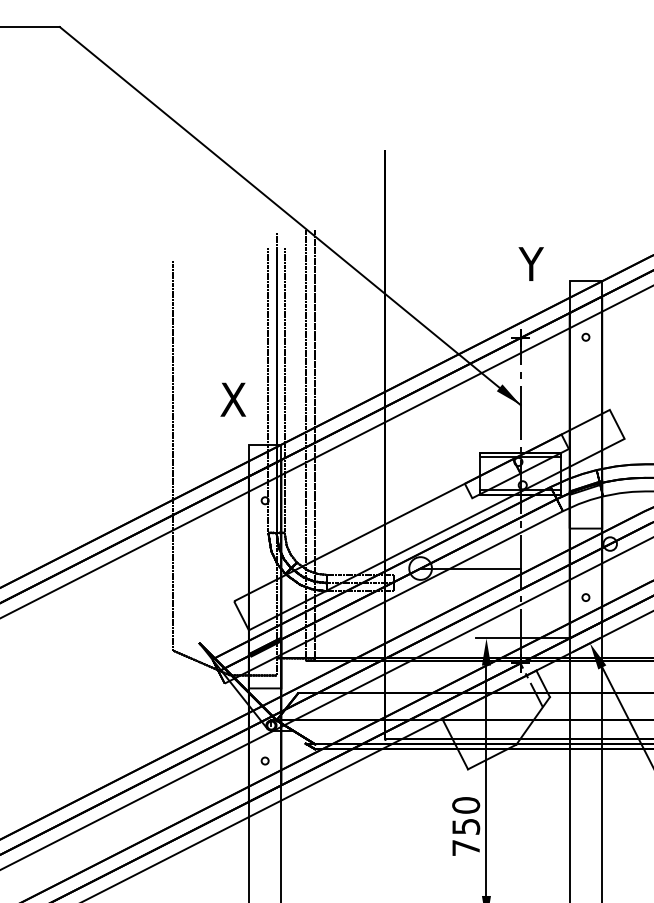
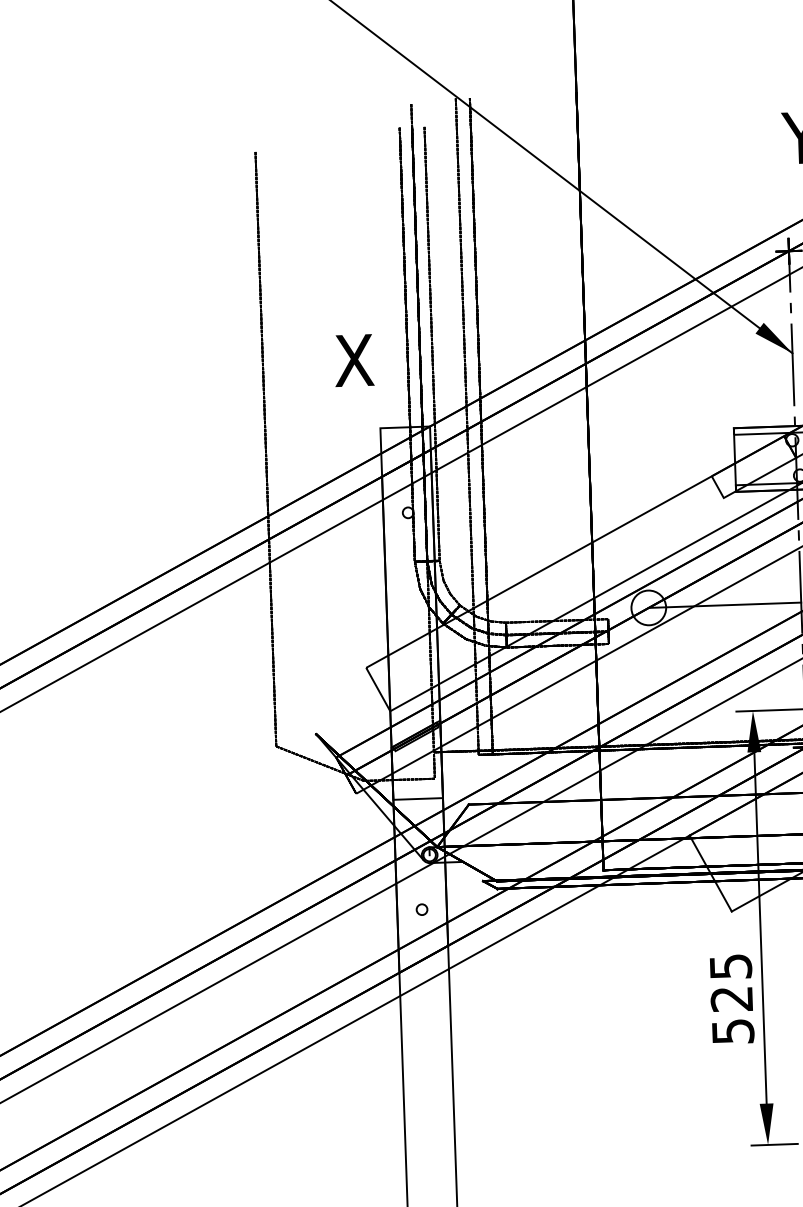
text: (466, 826) -> (732, 998), 750 -> 525

